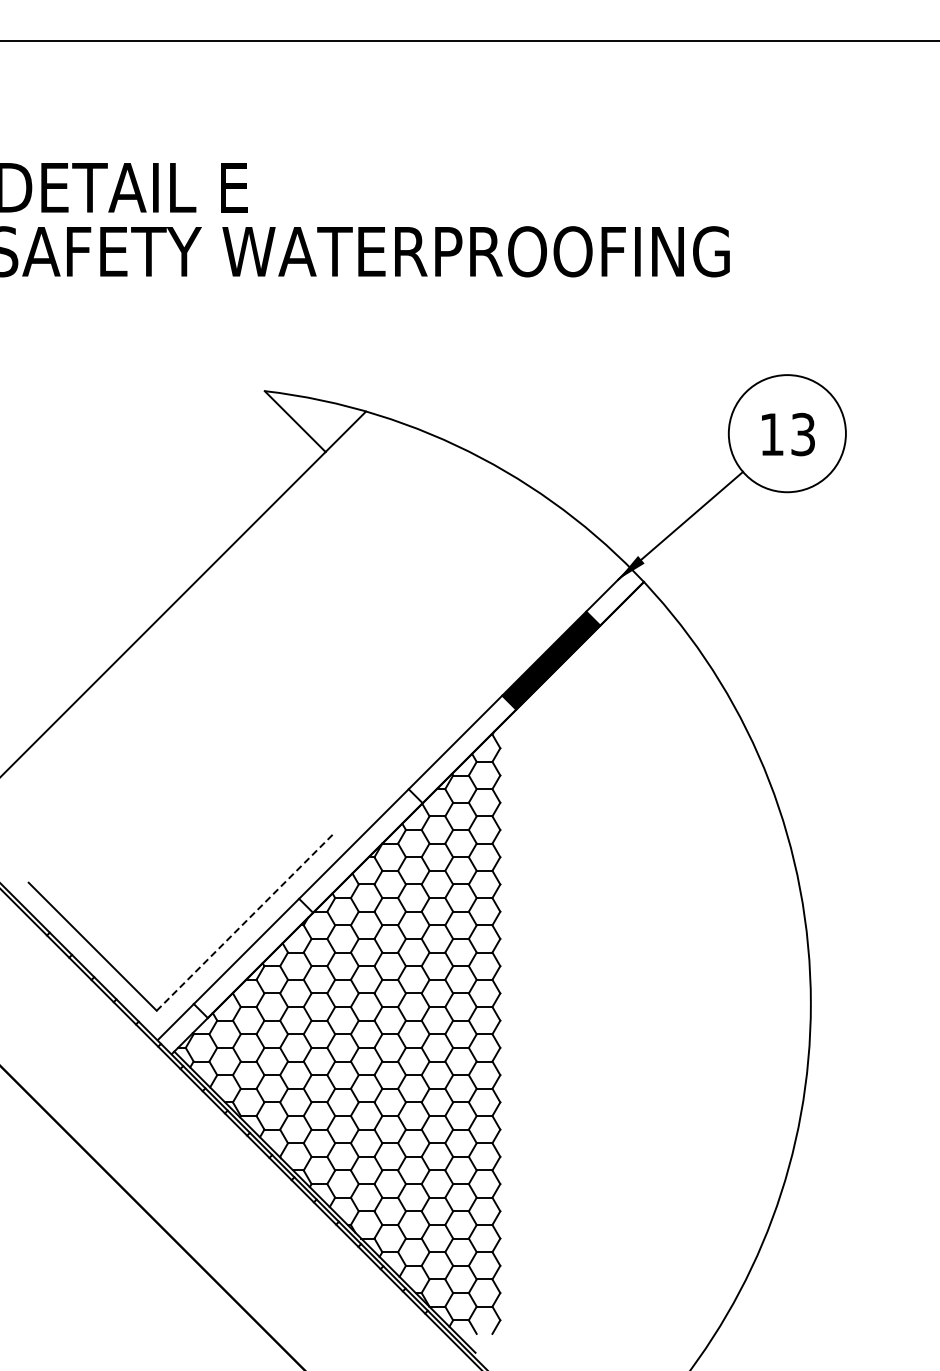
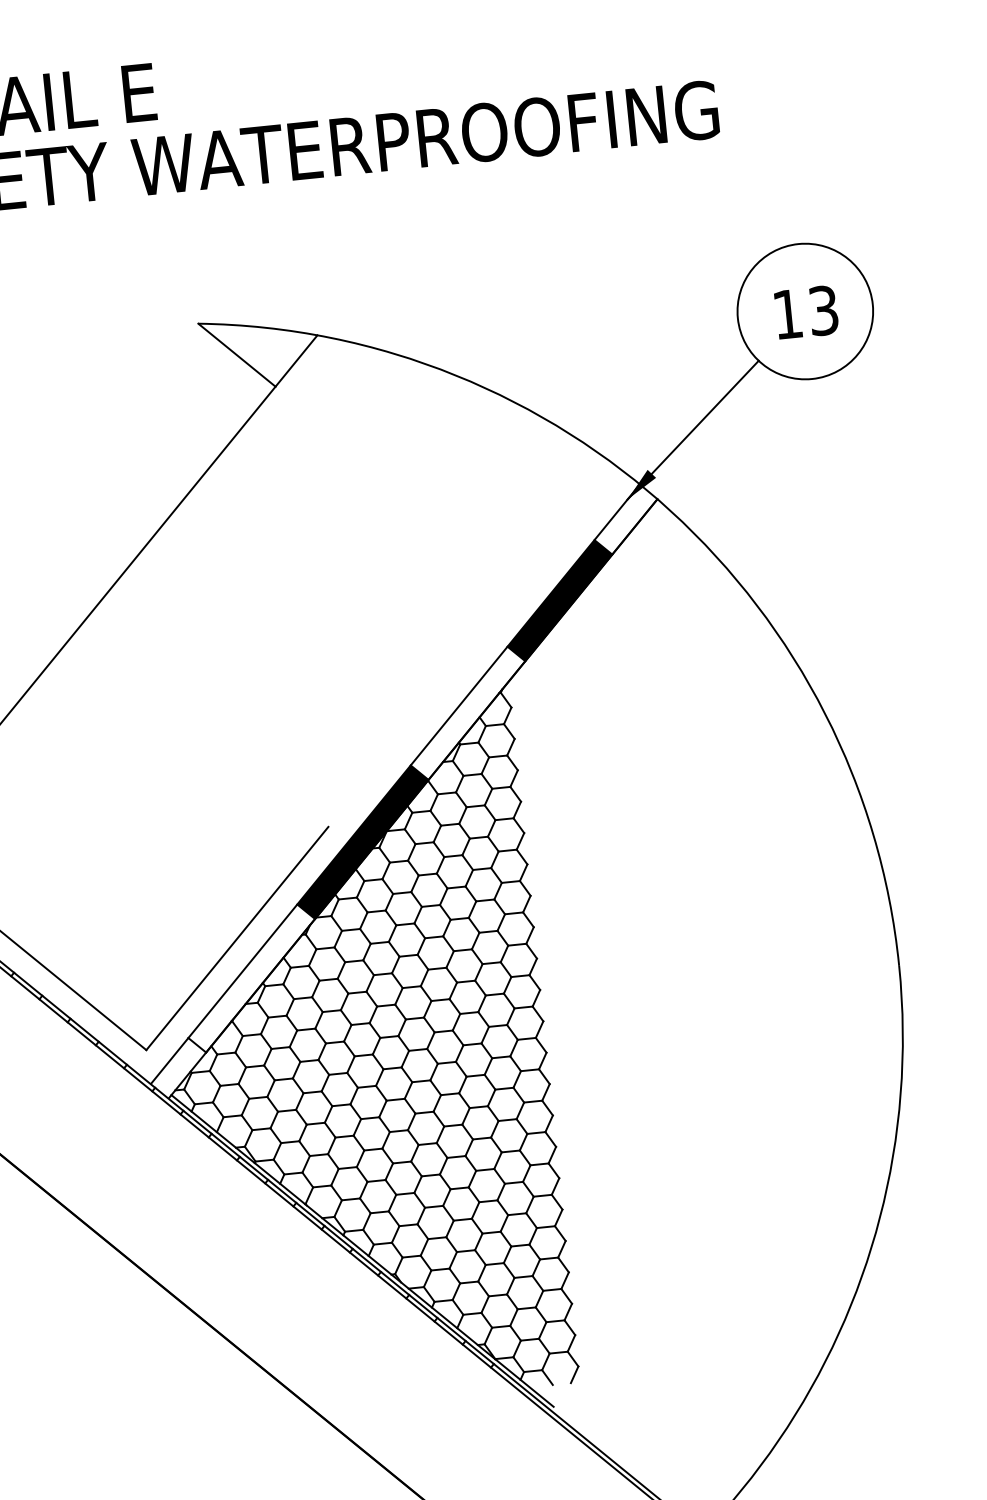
fill: (360, 850) -> (362, 841), added
line: (244, 923) -> (237, 939), dashed -> solid

